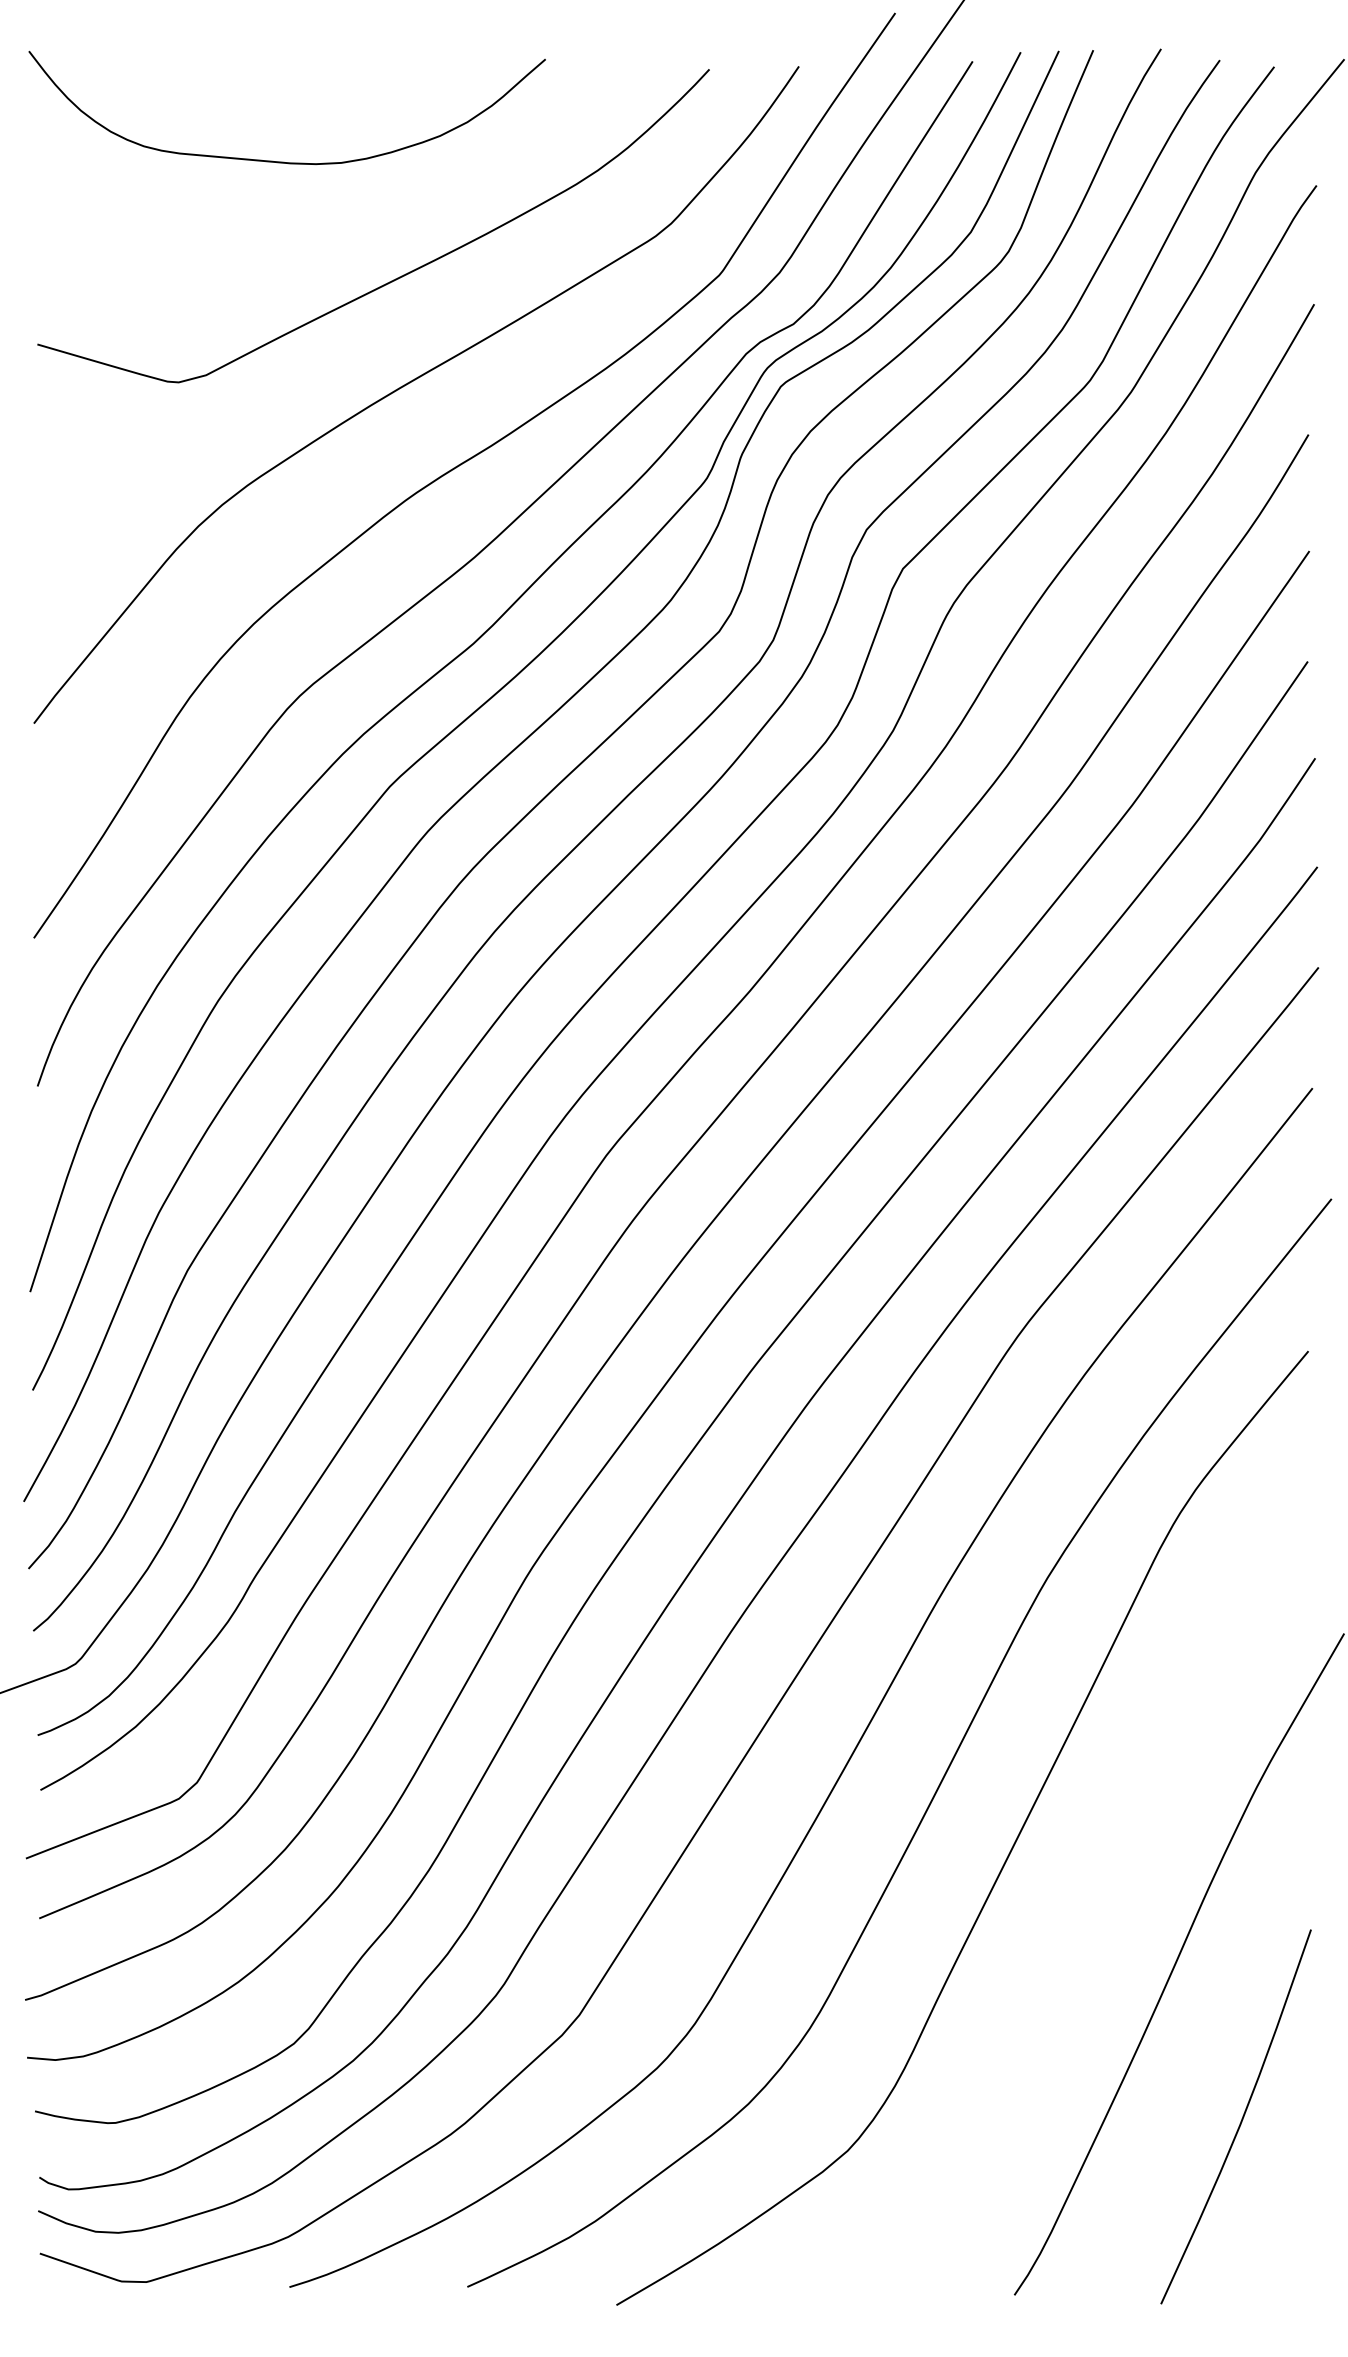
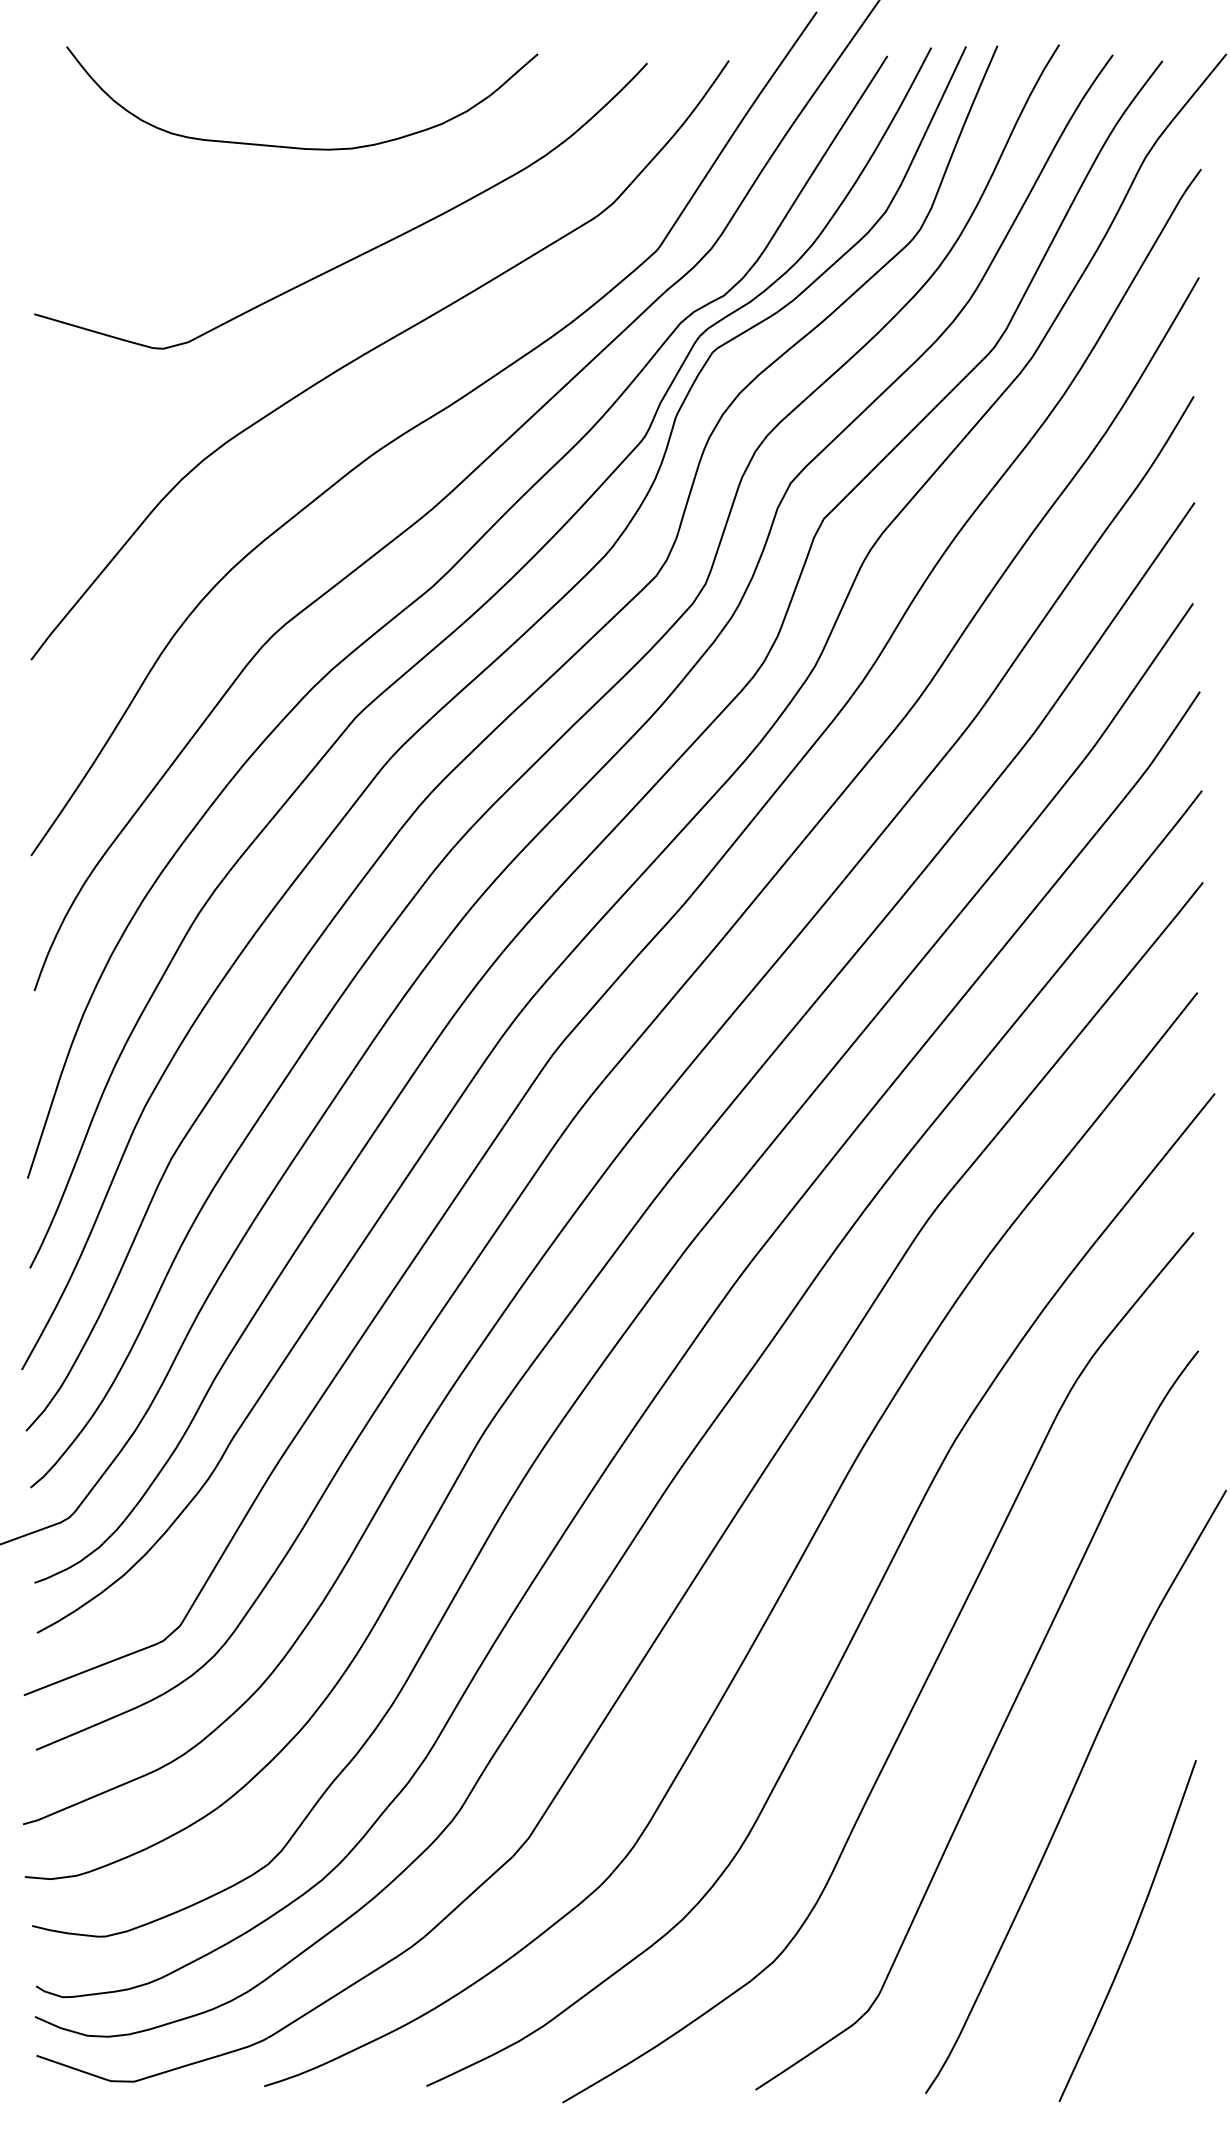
curve: (284, 161) -> (299, 147), moved
curve: (1096, 1895) -> (1000, 1729), added

